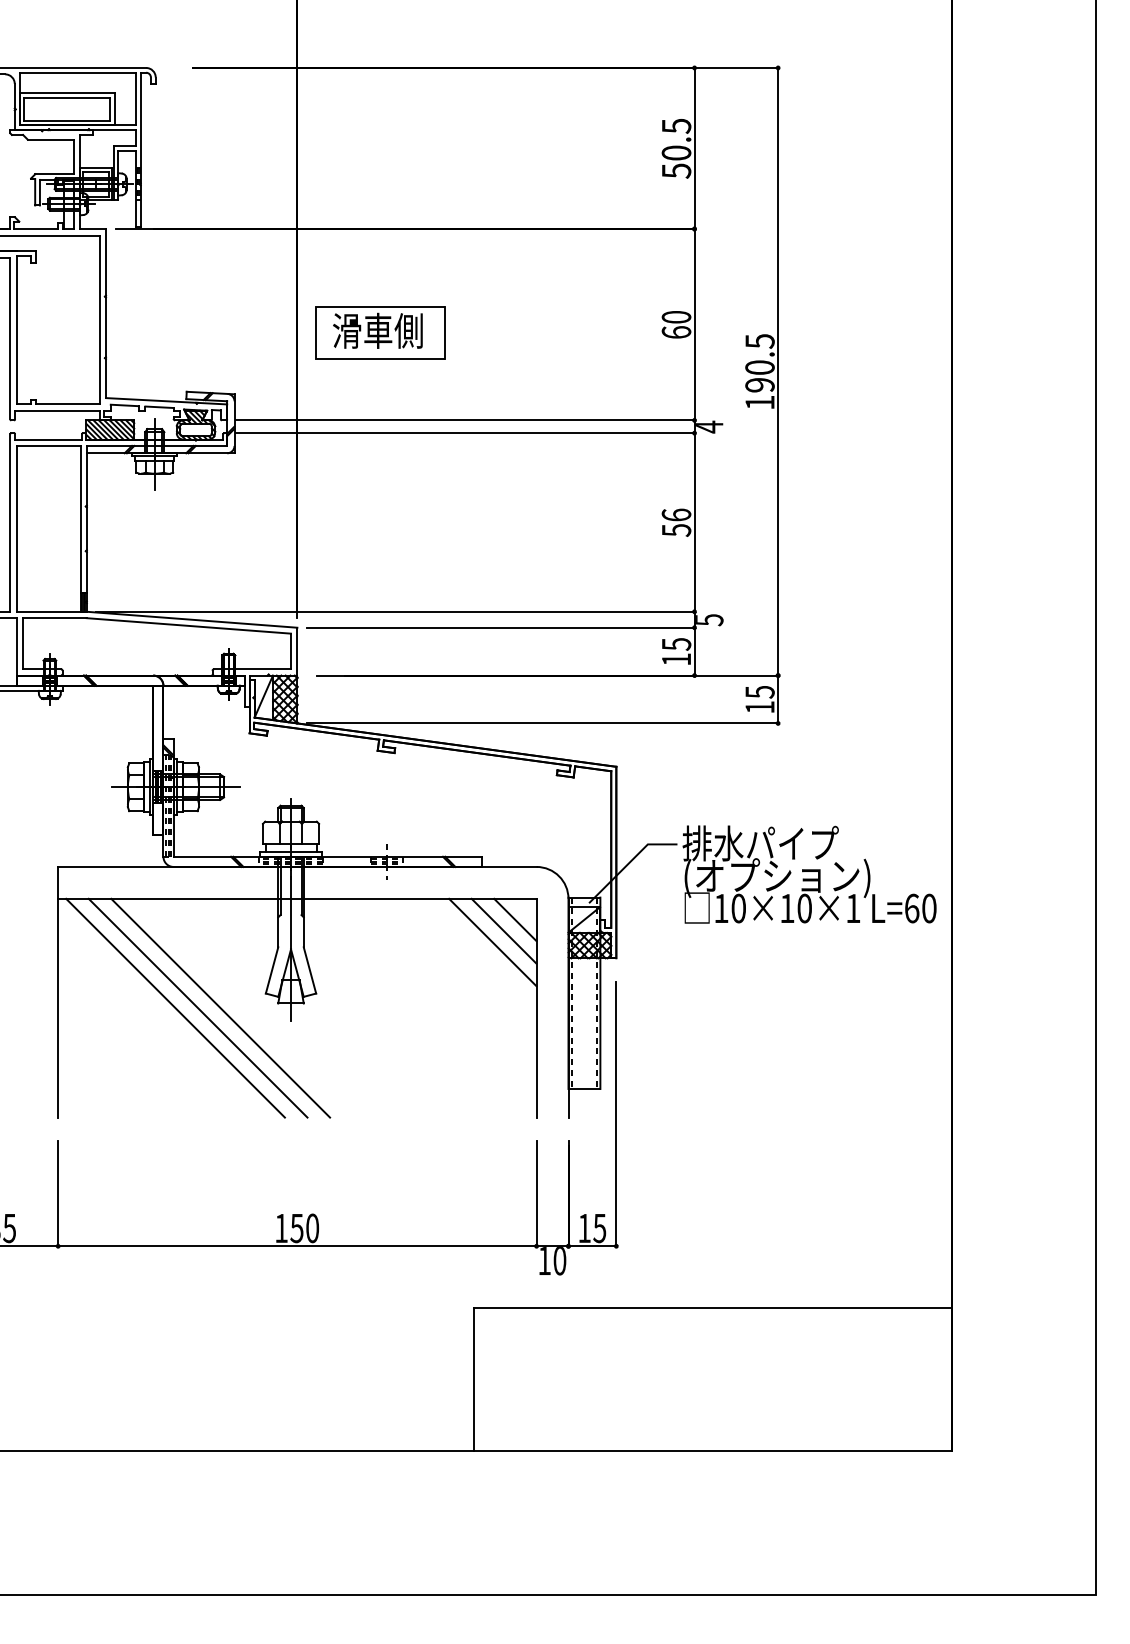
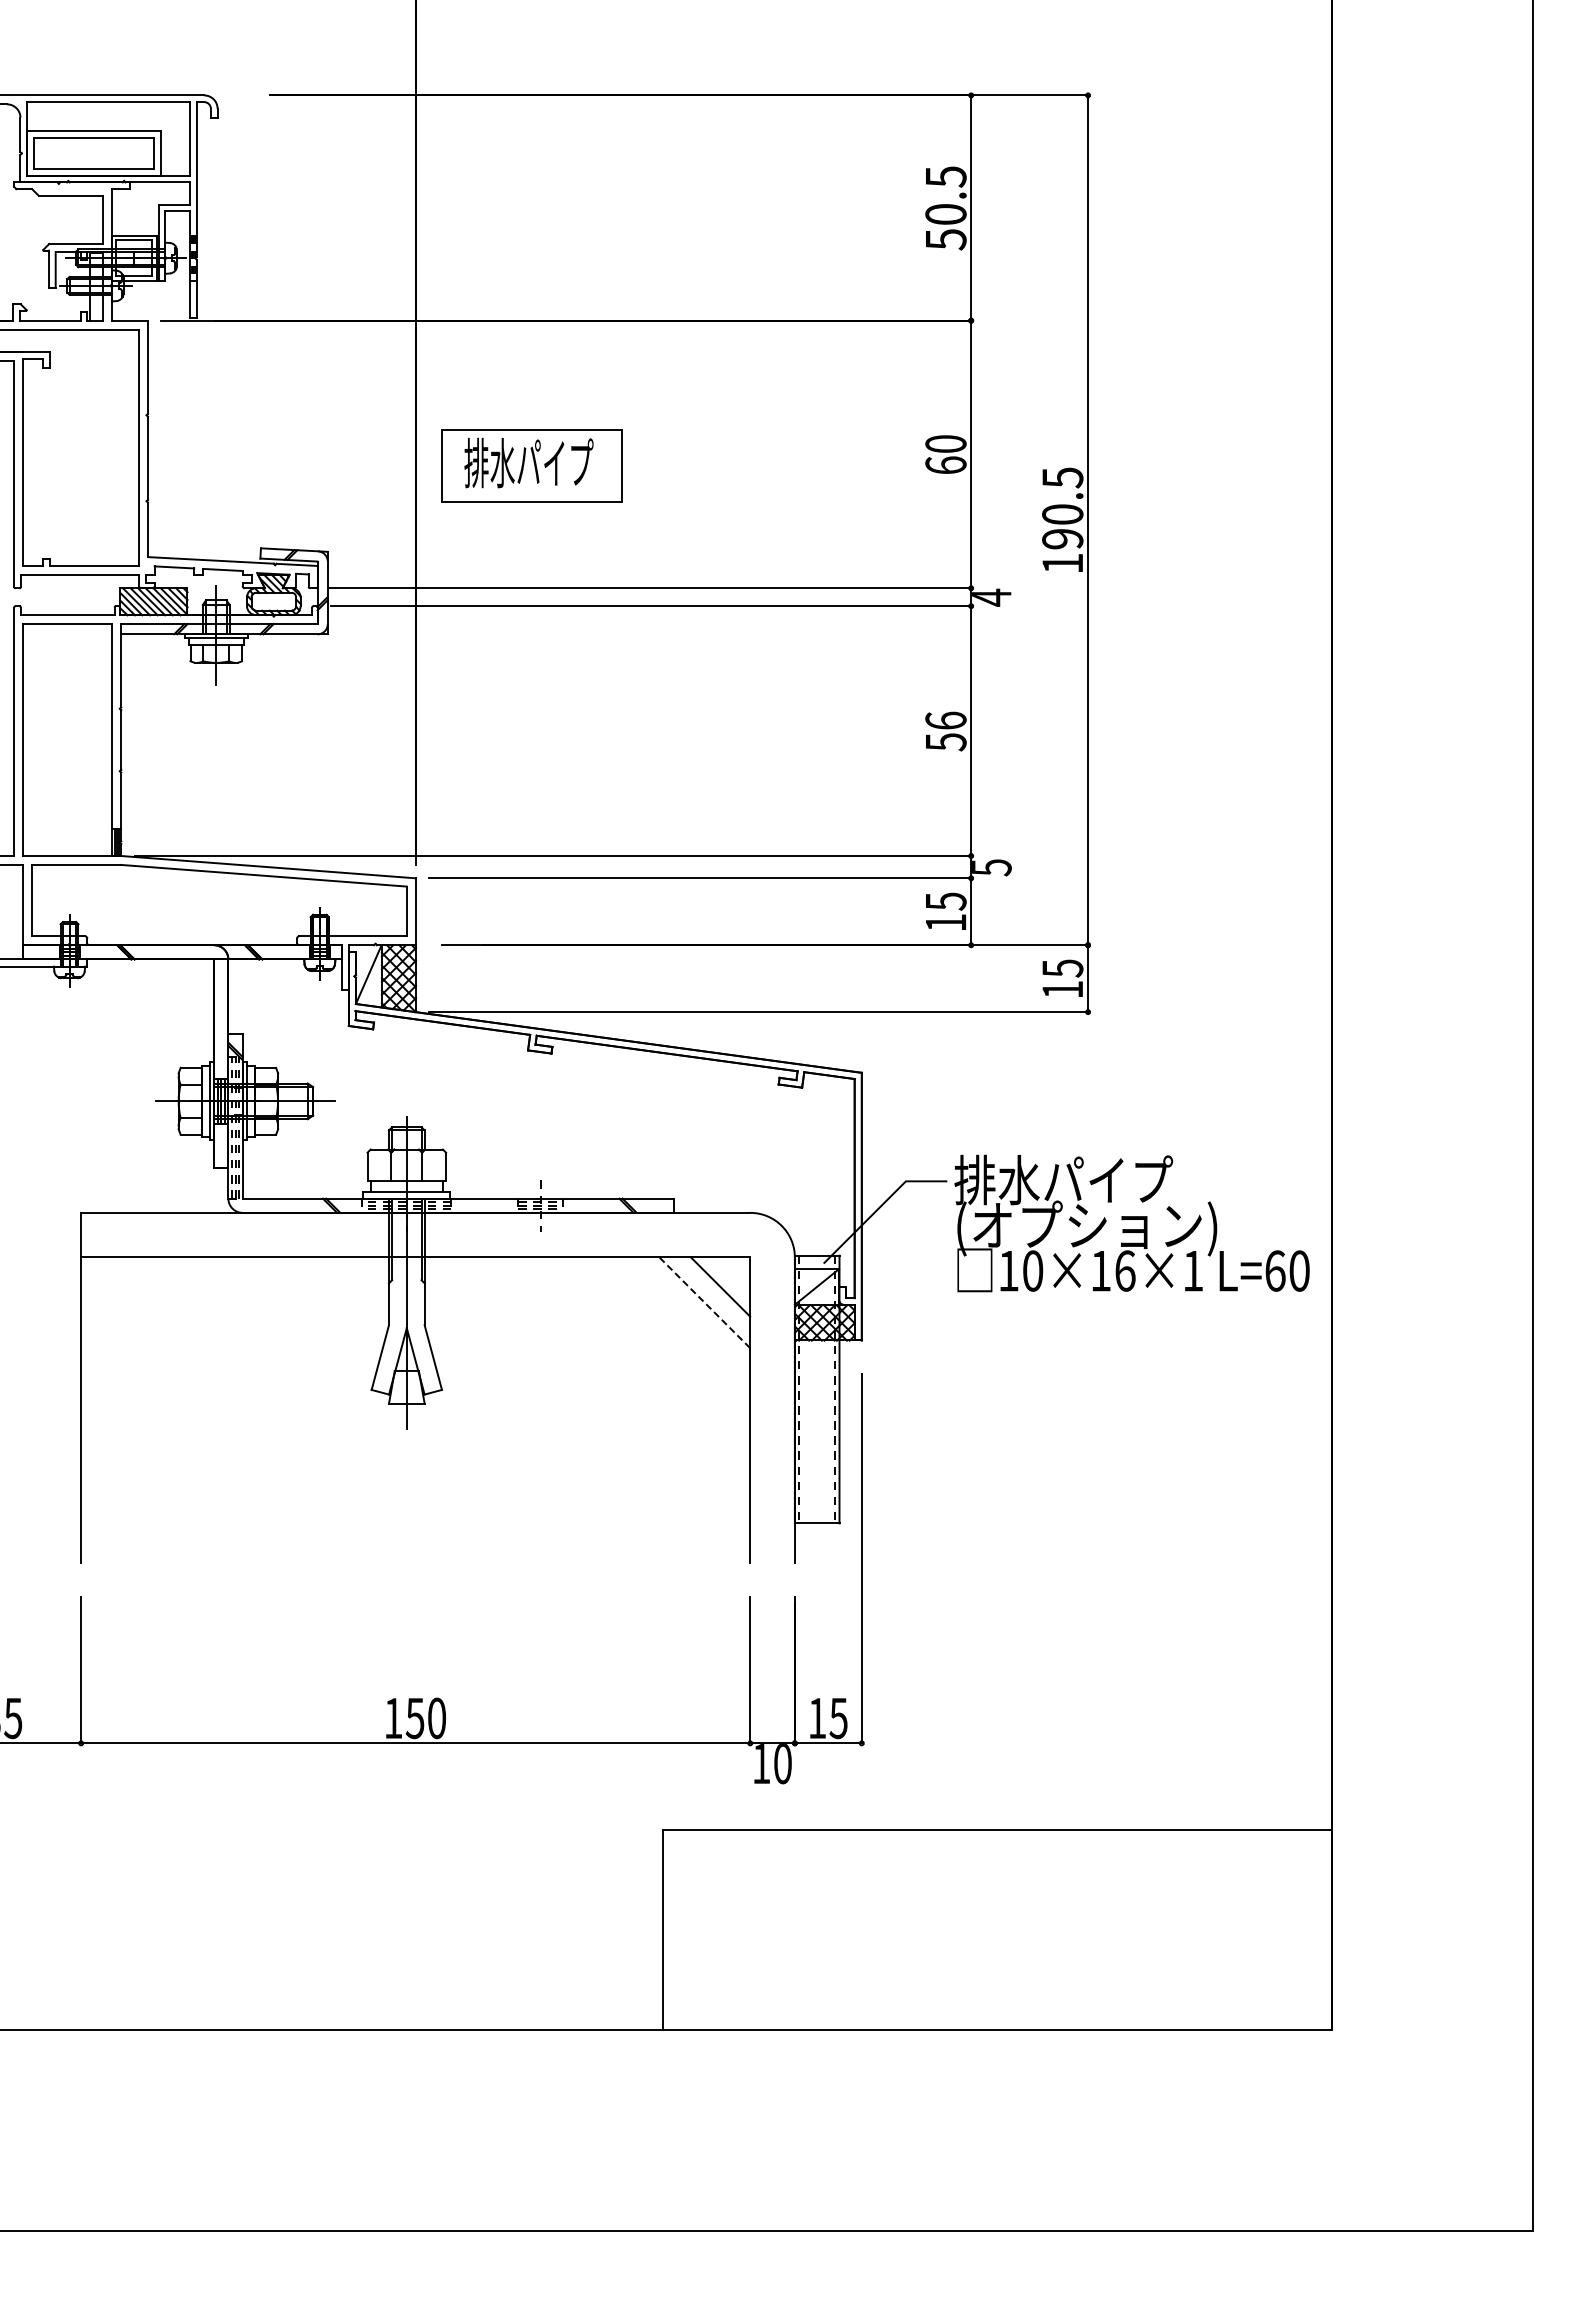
text: (378, 330) -> (528, 462), 滑車側 -> 排水パイプ
text: (804, 908) -> (1125, 1270), 10×10×1 -> 10×16×1
line: (503, 931) -> (704, 1302), solid -> dashed
line: (492, 942) -> (688, 1318), removed
line: (175, 1008) -> (245, 1410), removed
line: (197, 1008) -> (276, 1410), removed
line: (220, 1008) -> (308, 1410), removed

